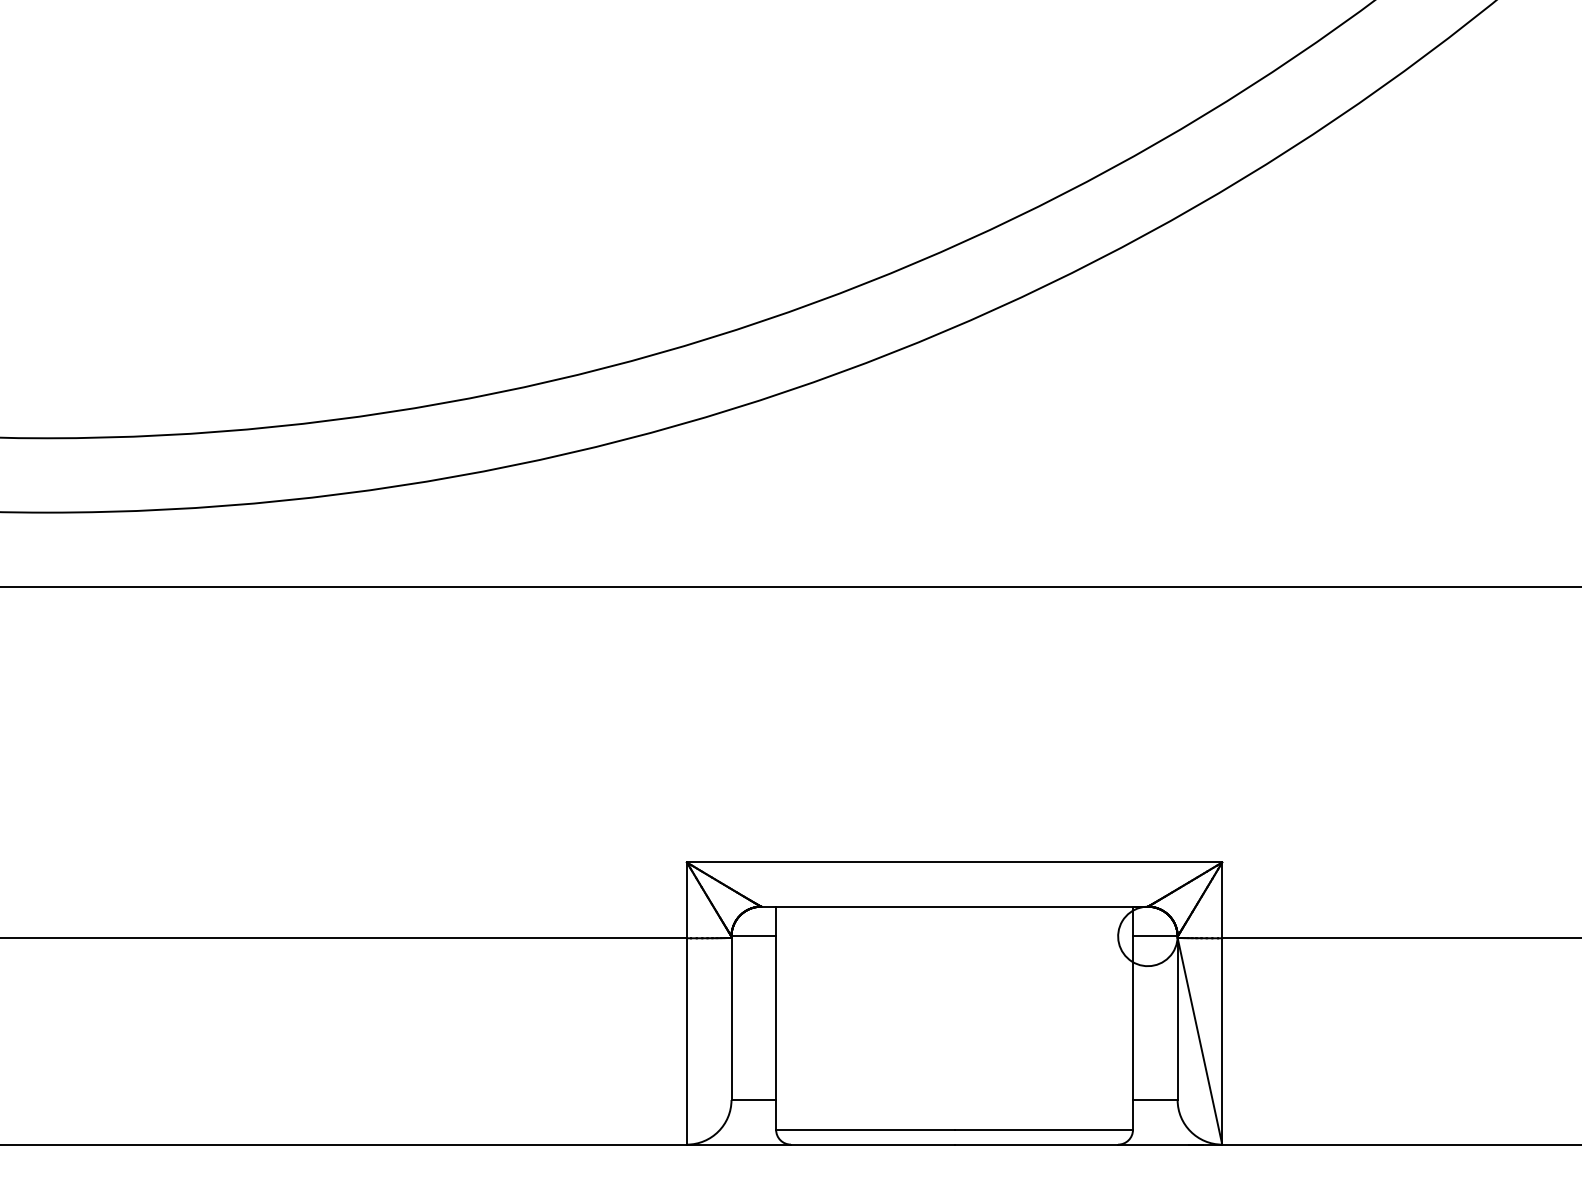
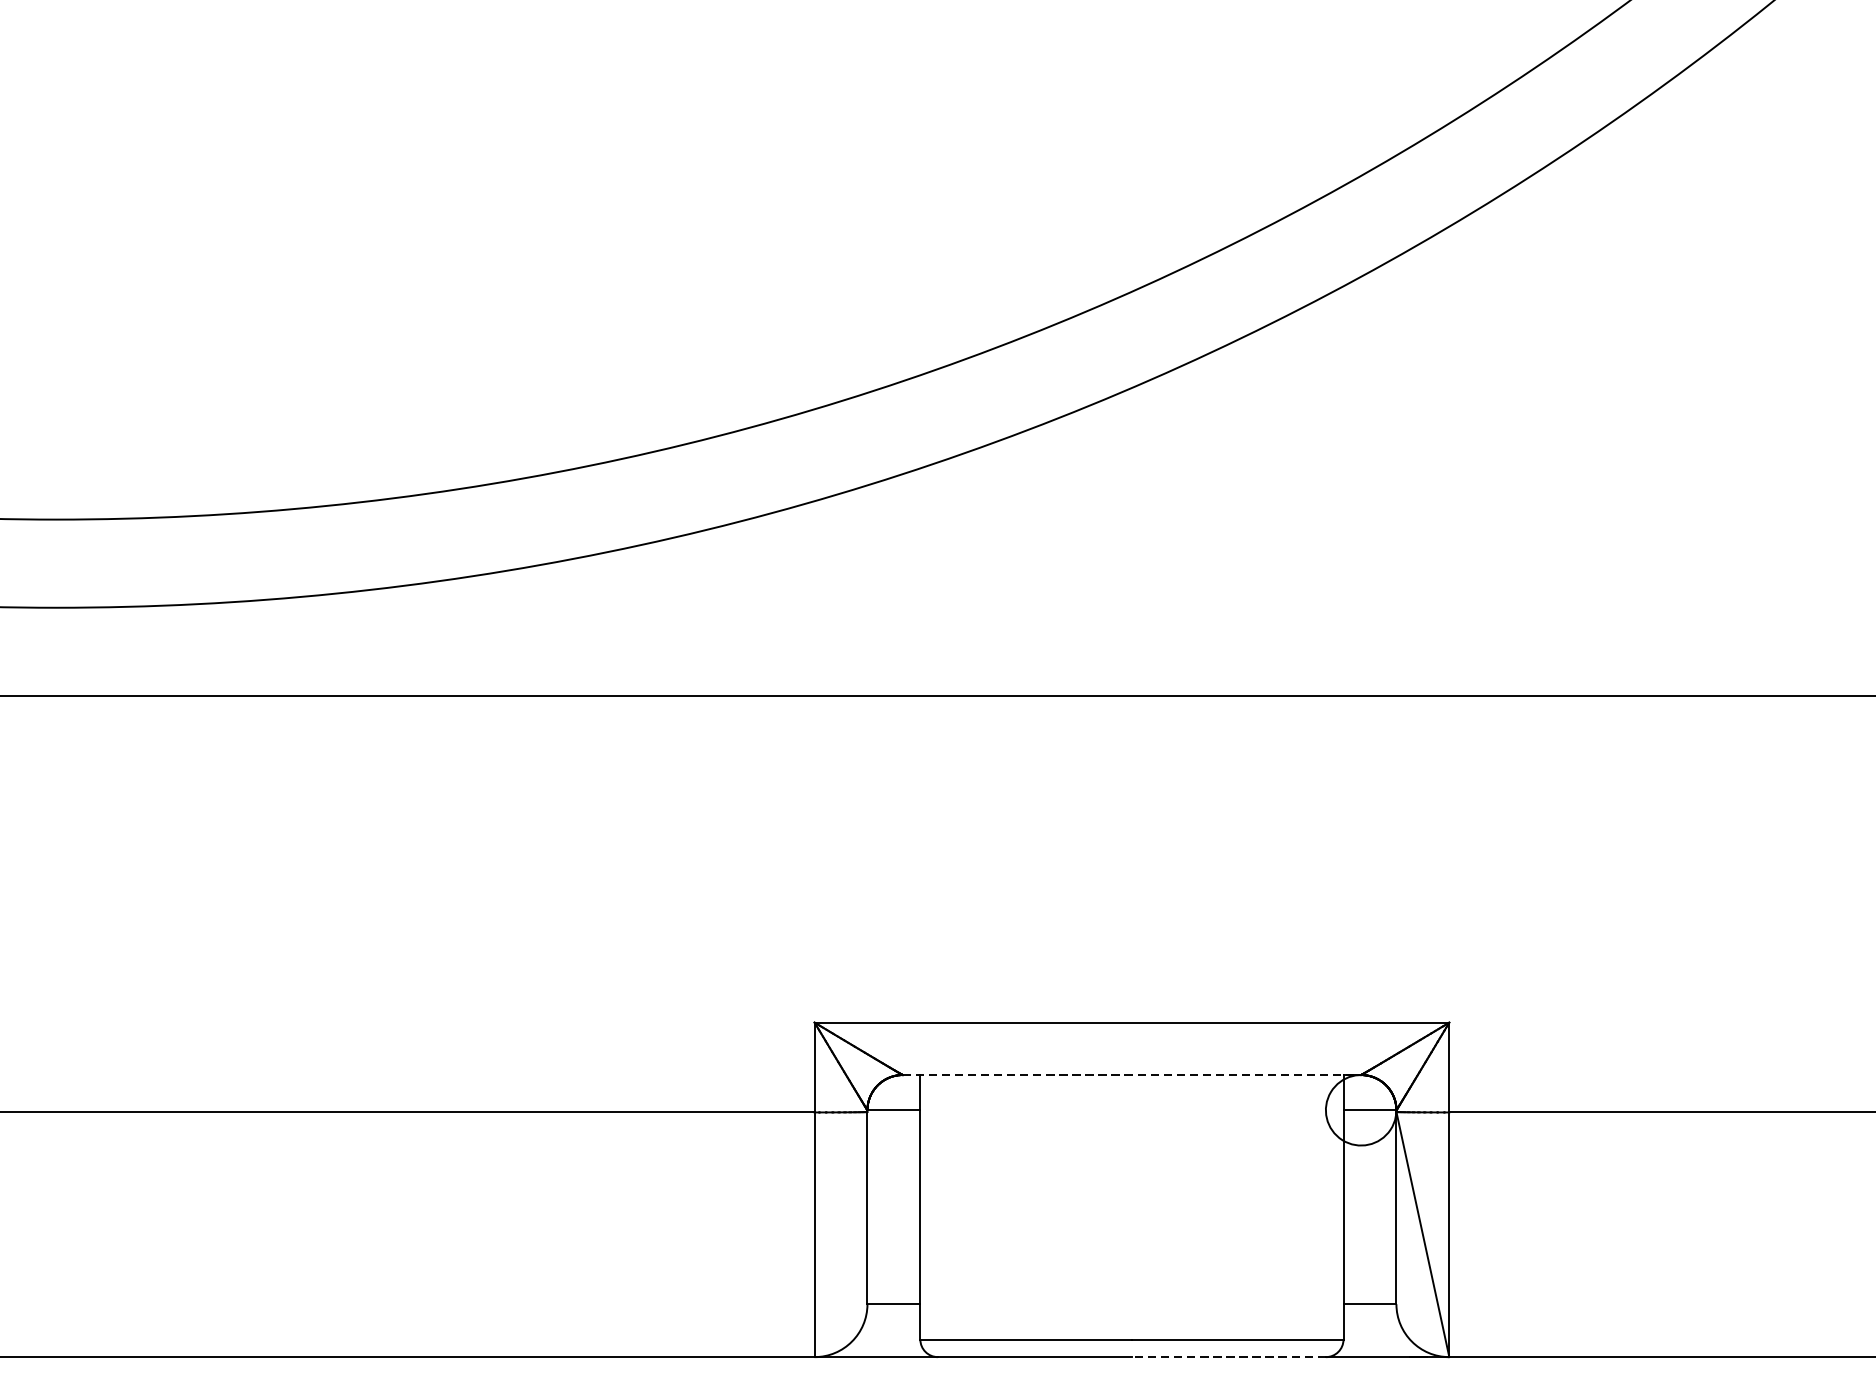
line: (955, 906) -> (1133, 1074), solid -> dashed
line: (1036, 1144) -> (1229, 1356), solid -> dashed

